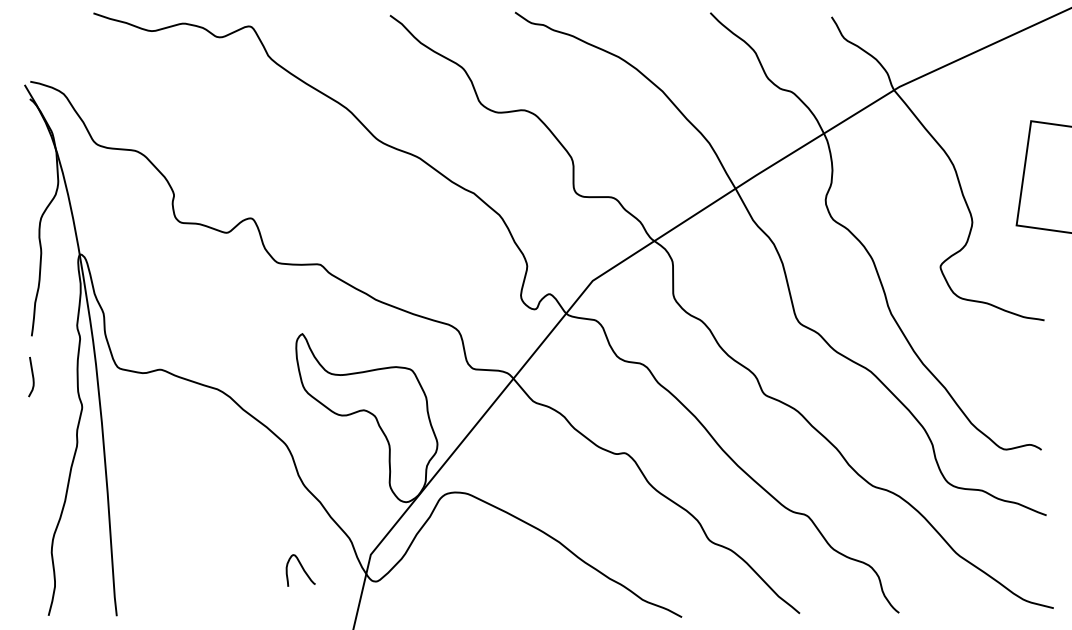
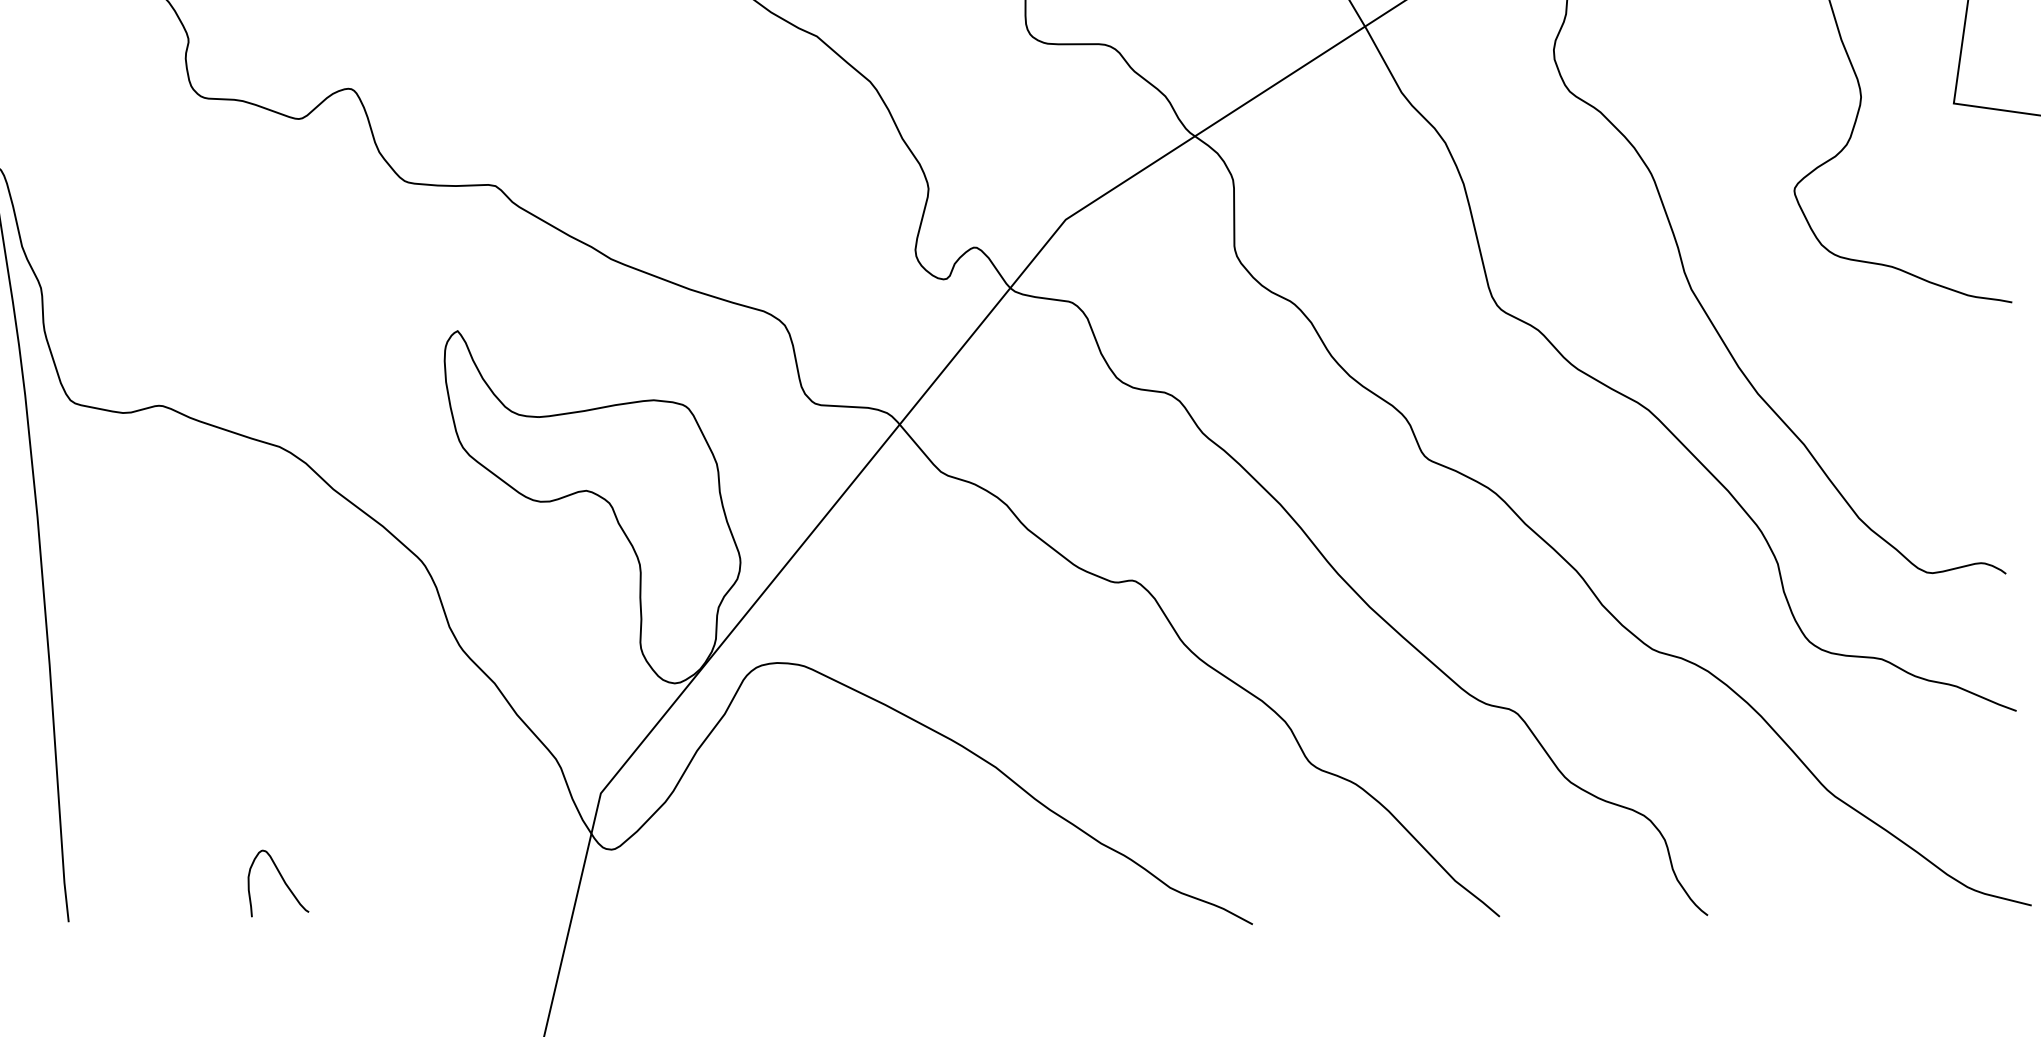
curve: (302, 569) -> (281, 880), moved

